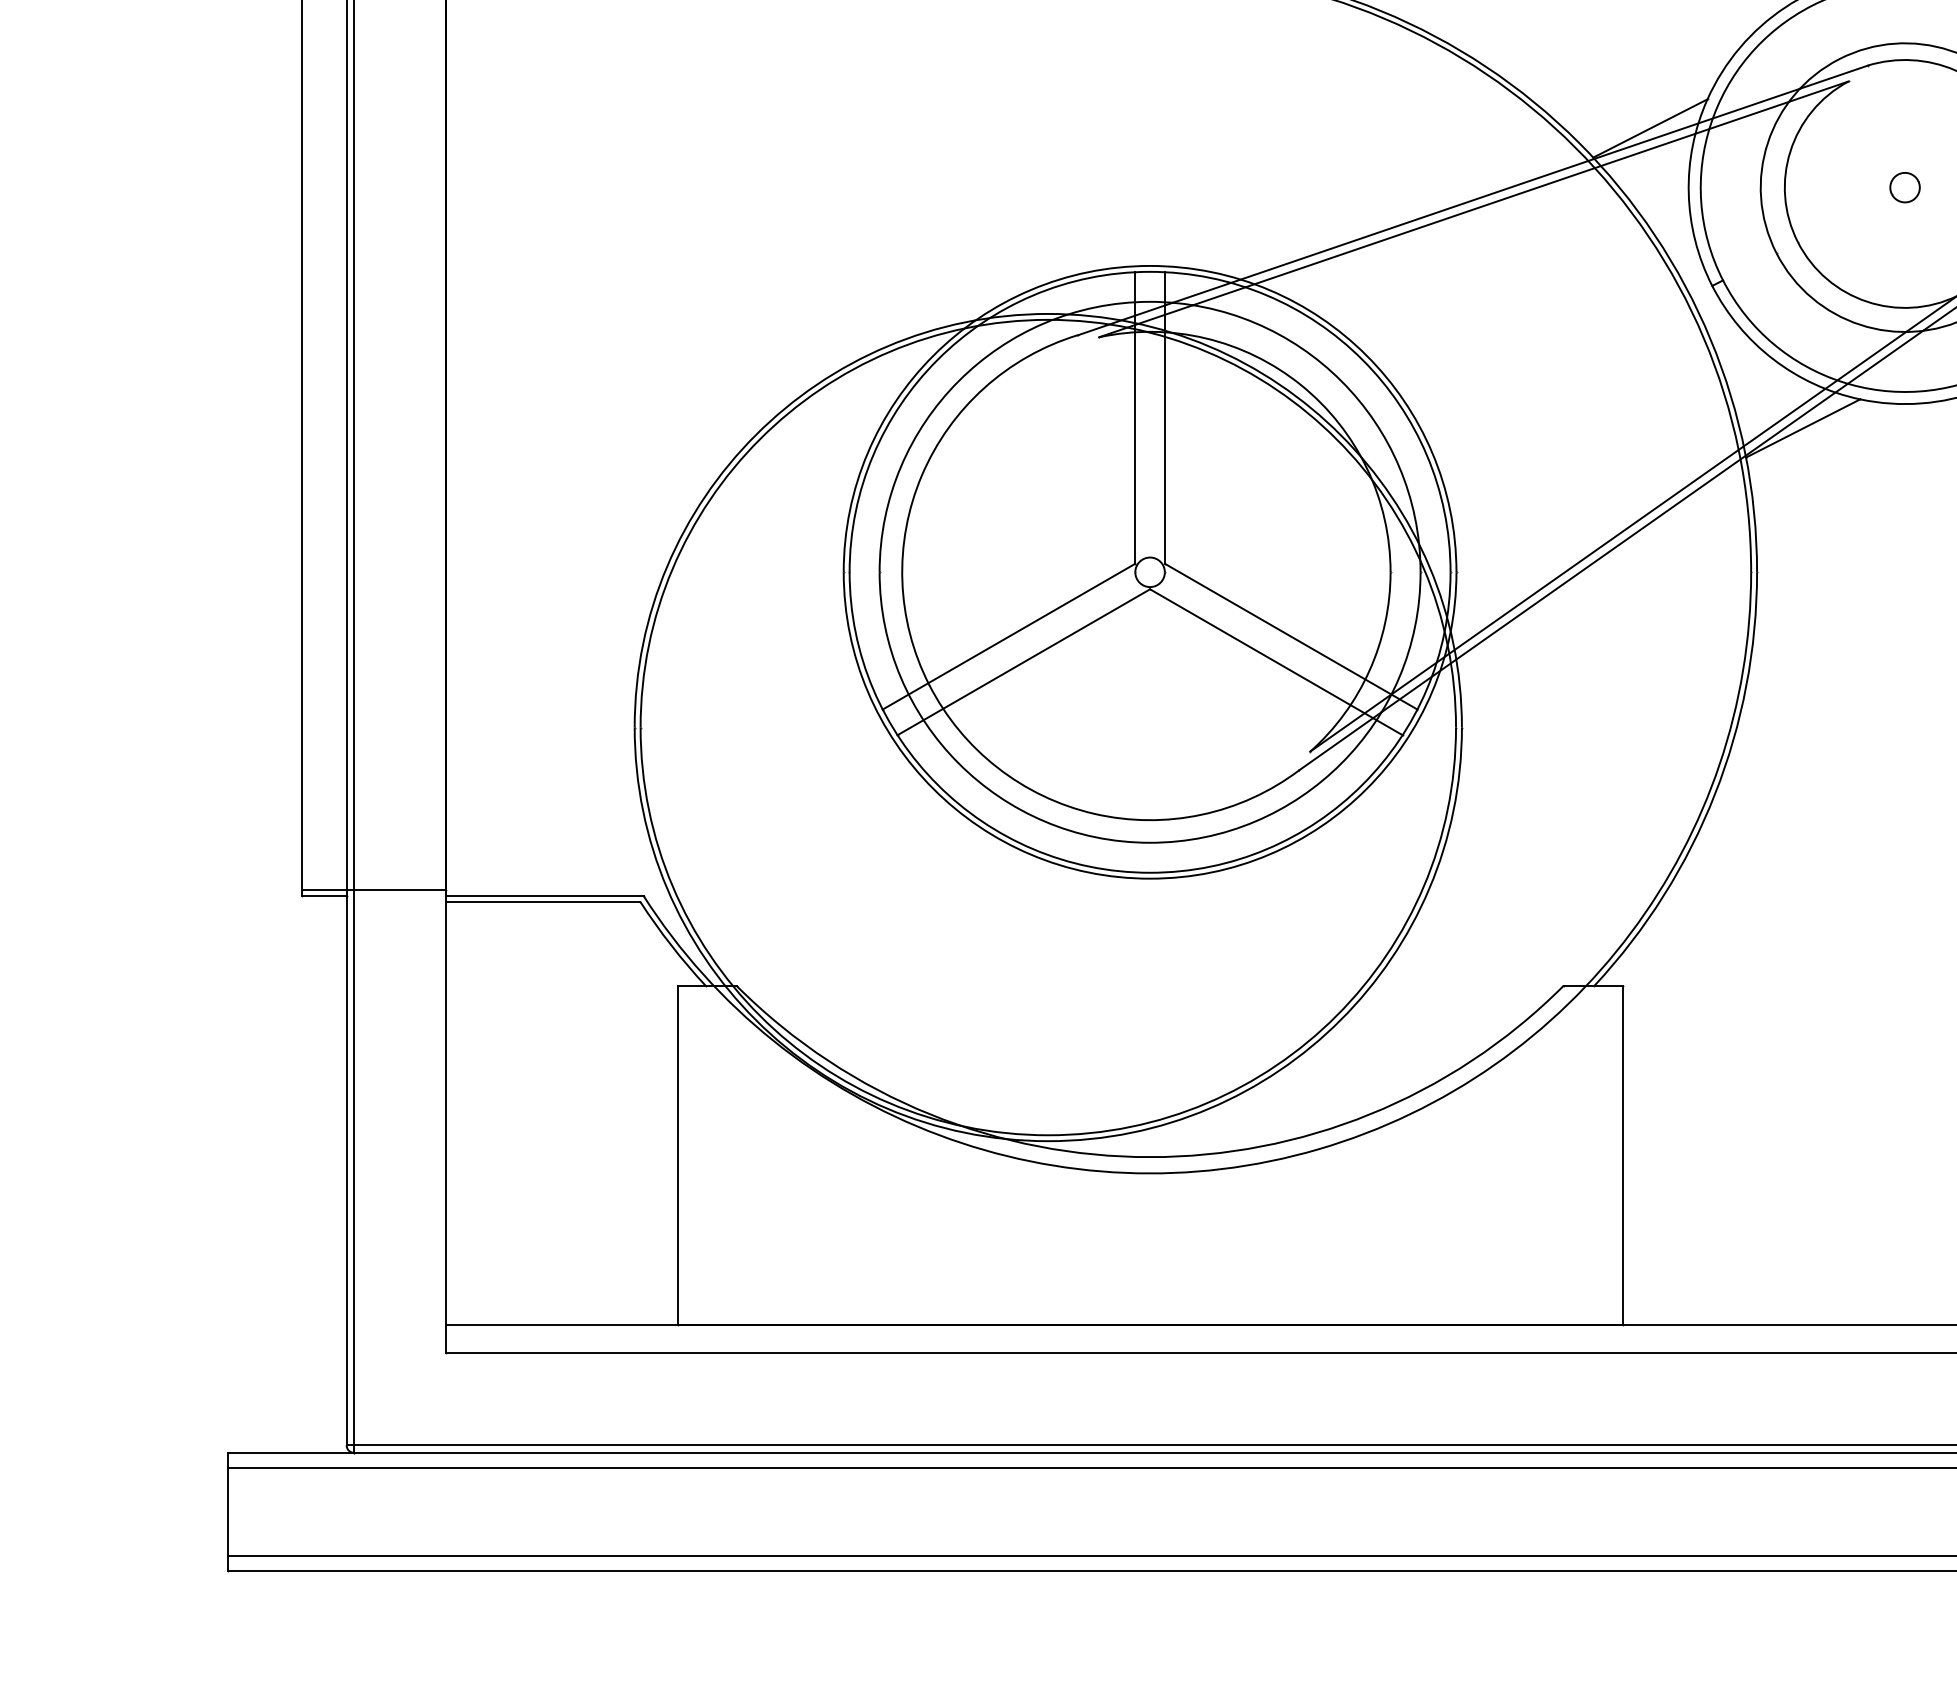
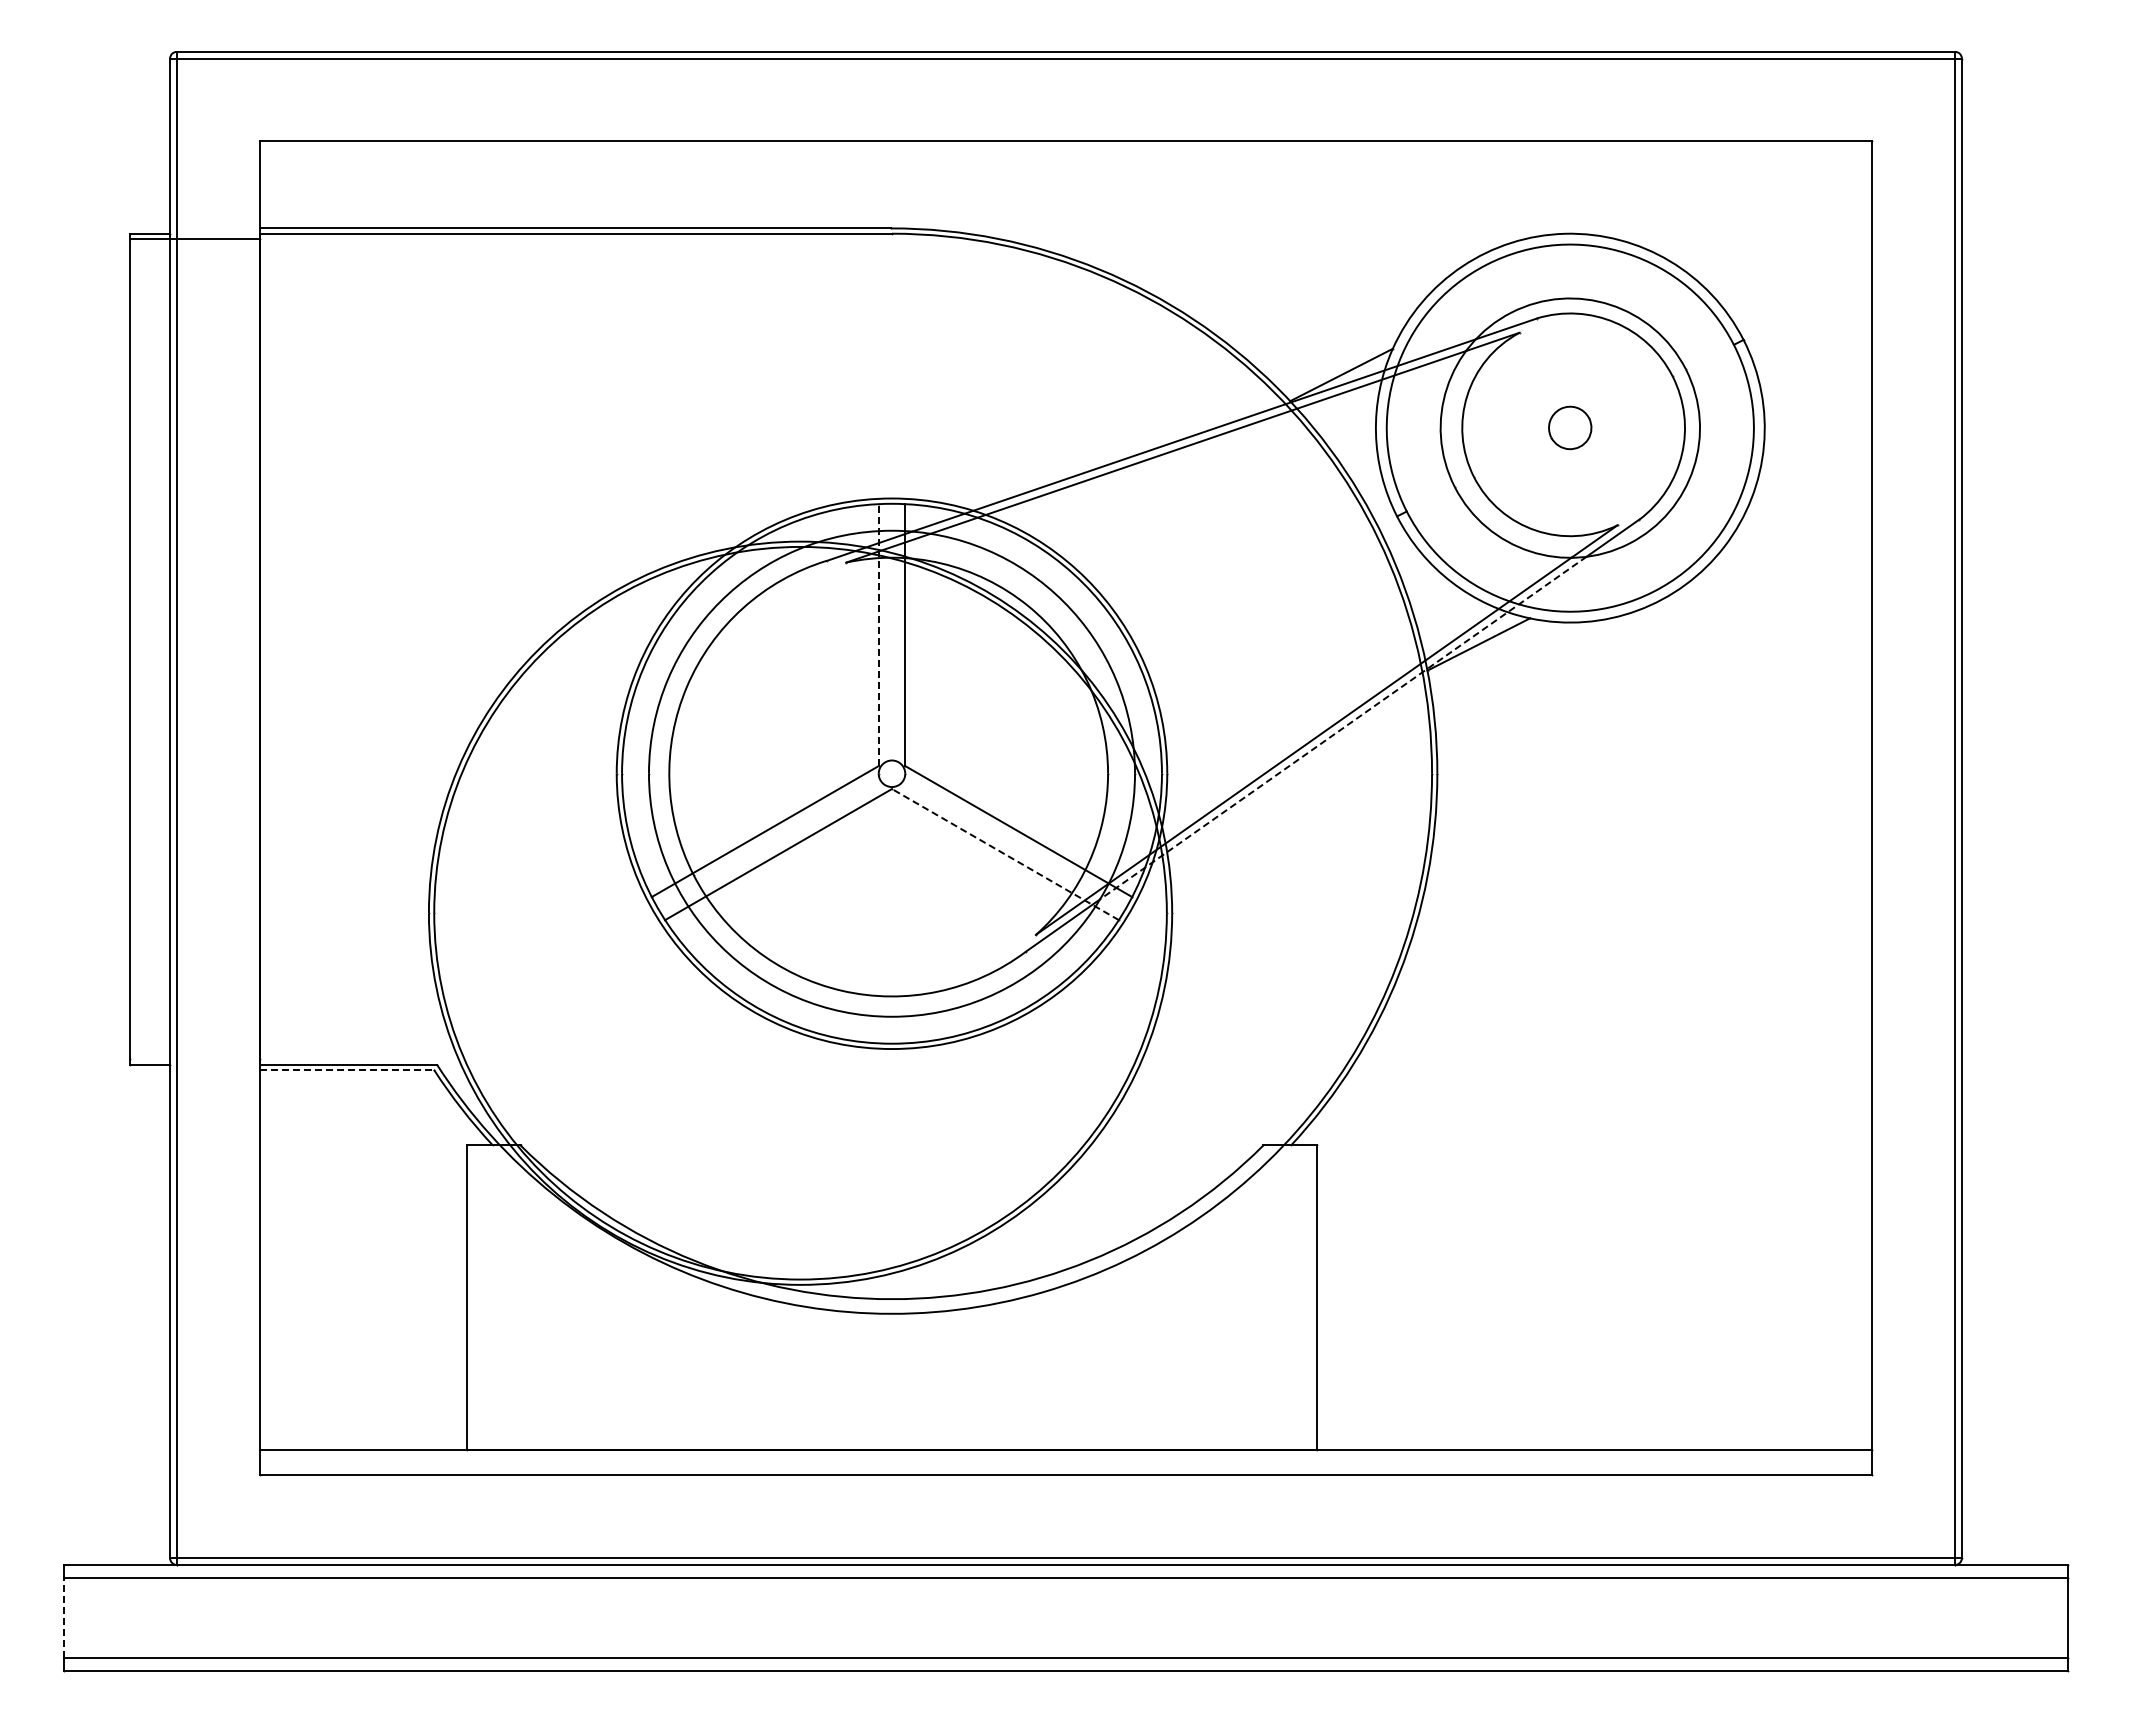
part: (1905, 188) -> (1570, 428), size x1.6
line: (1135, 418) -> (878, 635), solid -> dashed
line: (1652, 521) -> (1343, 728), solid -> dashed
line: (1276, 662) -> (1005, 854), solid -> dashed
line: (373, 890) -> (194, 1059), removed
line: (544, 901) -> (347, 1069), solid -> dashed
line: (227, 1512) -> (63, 1618), solid -> dashed

